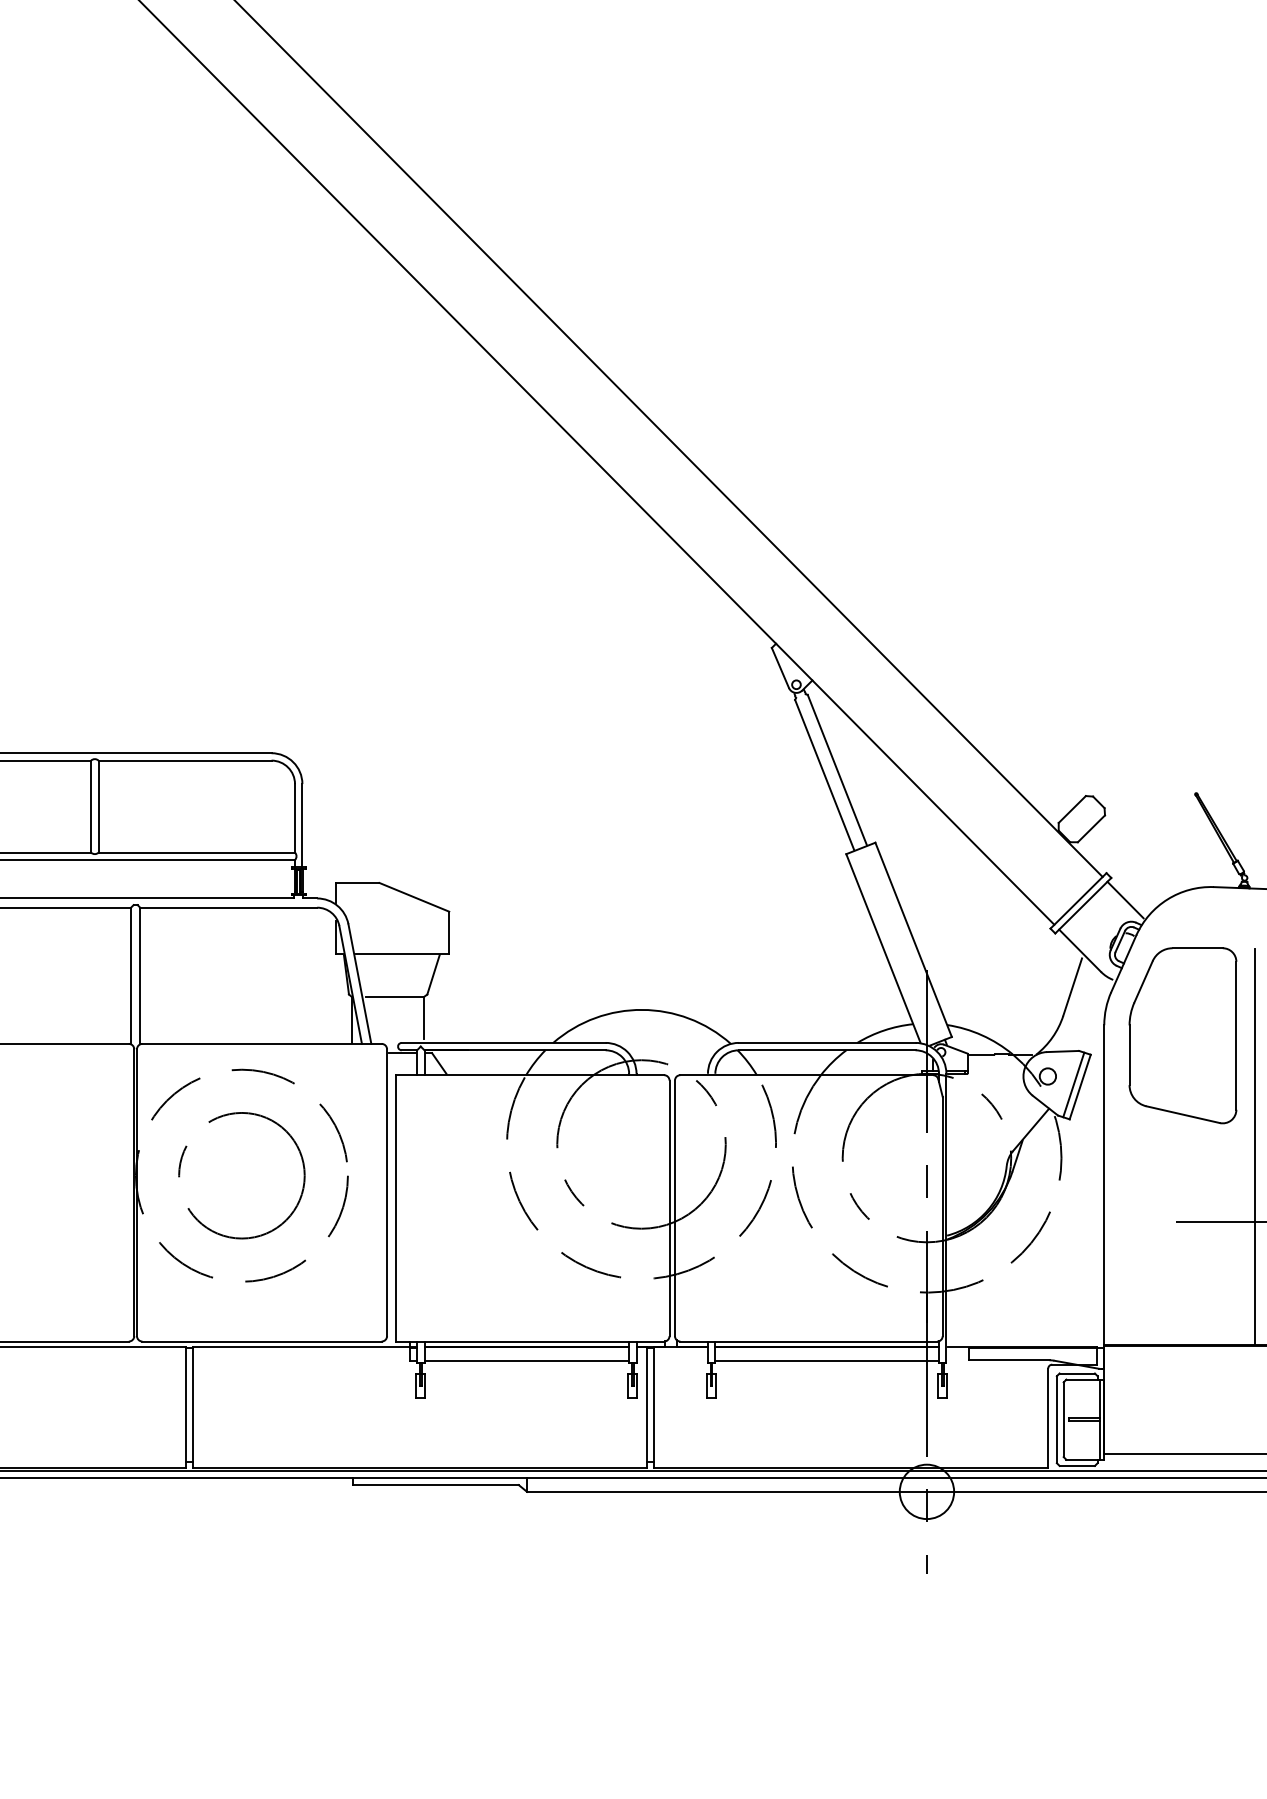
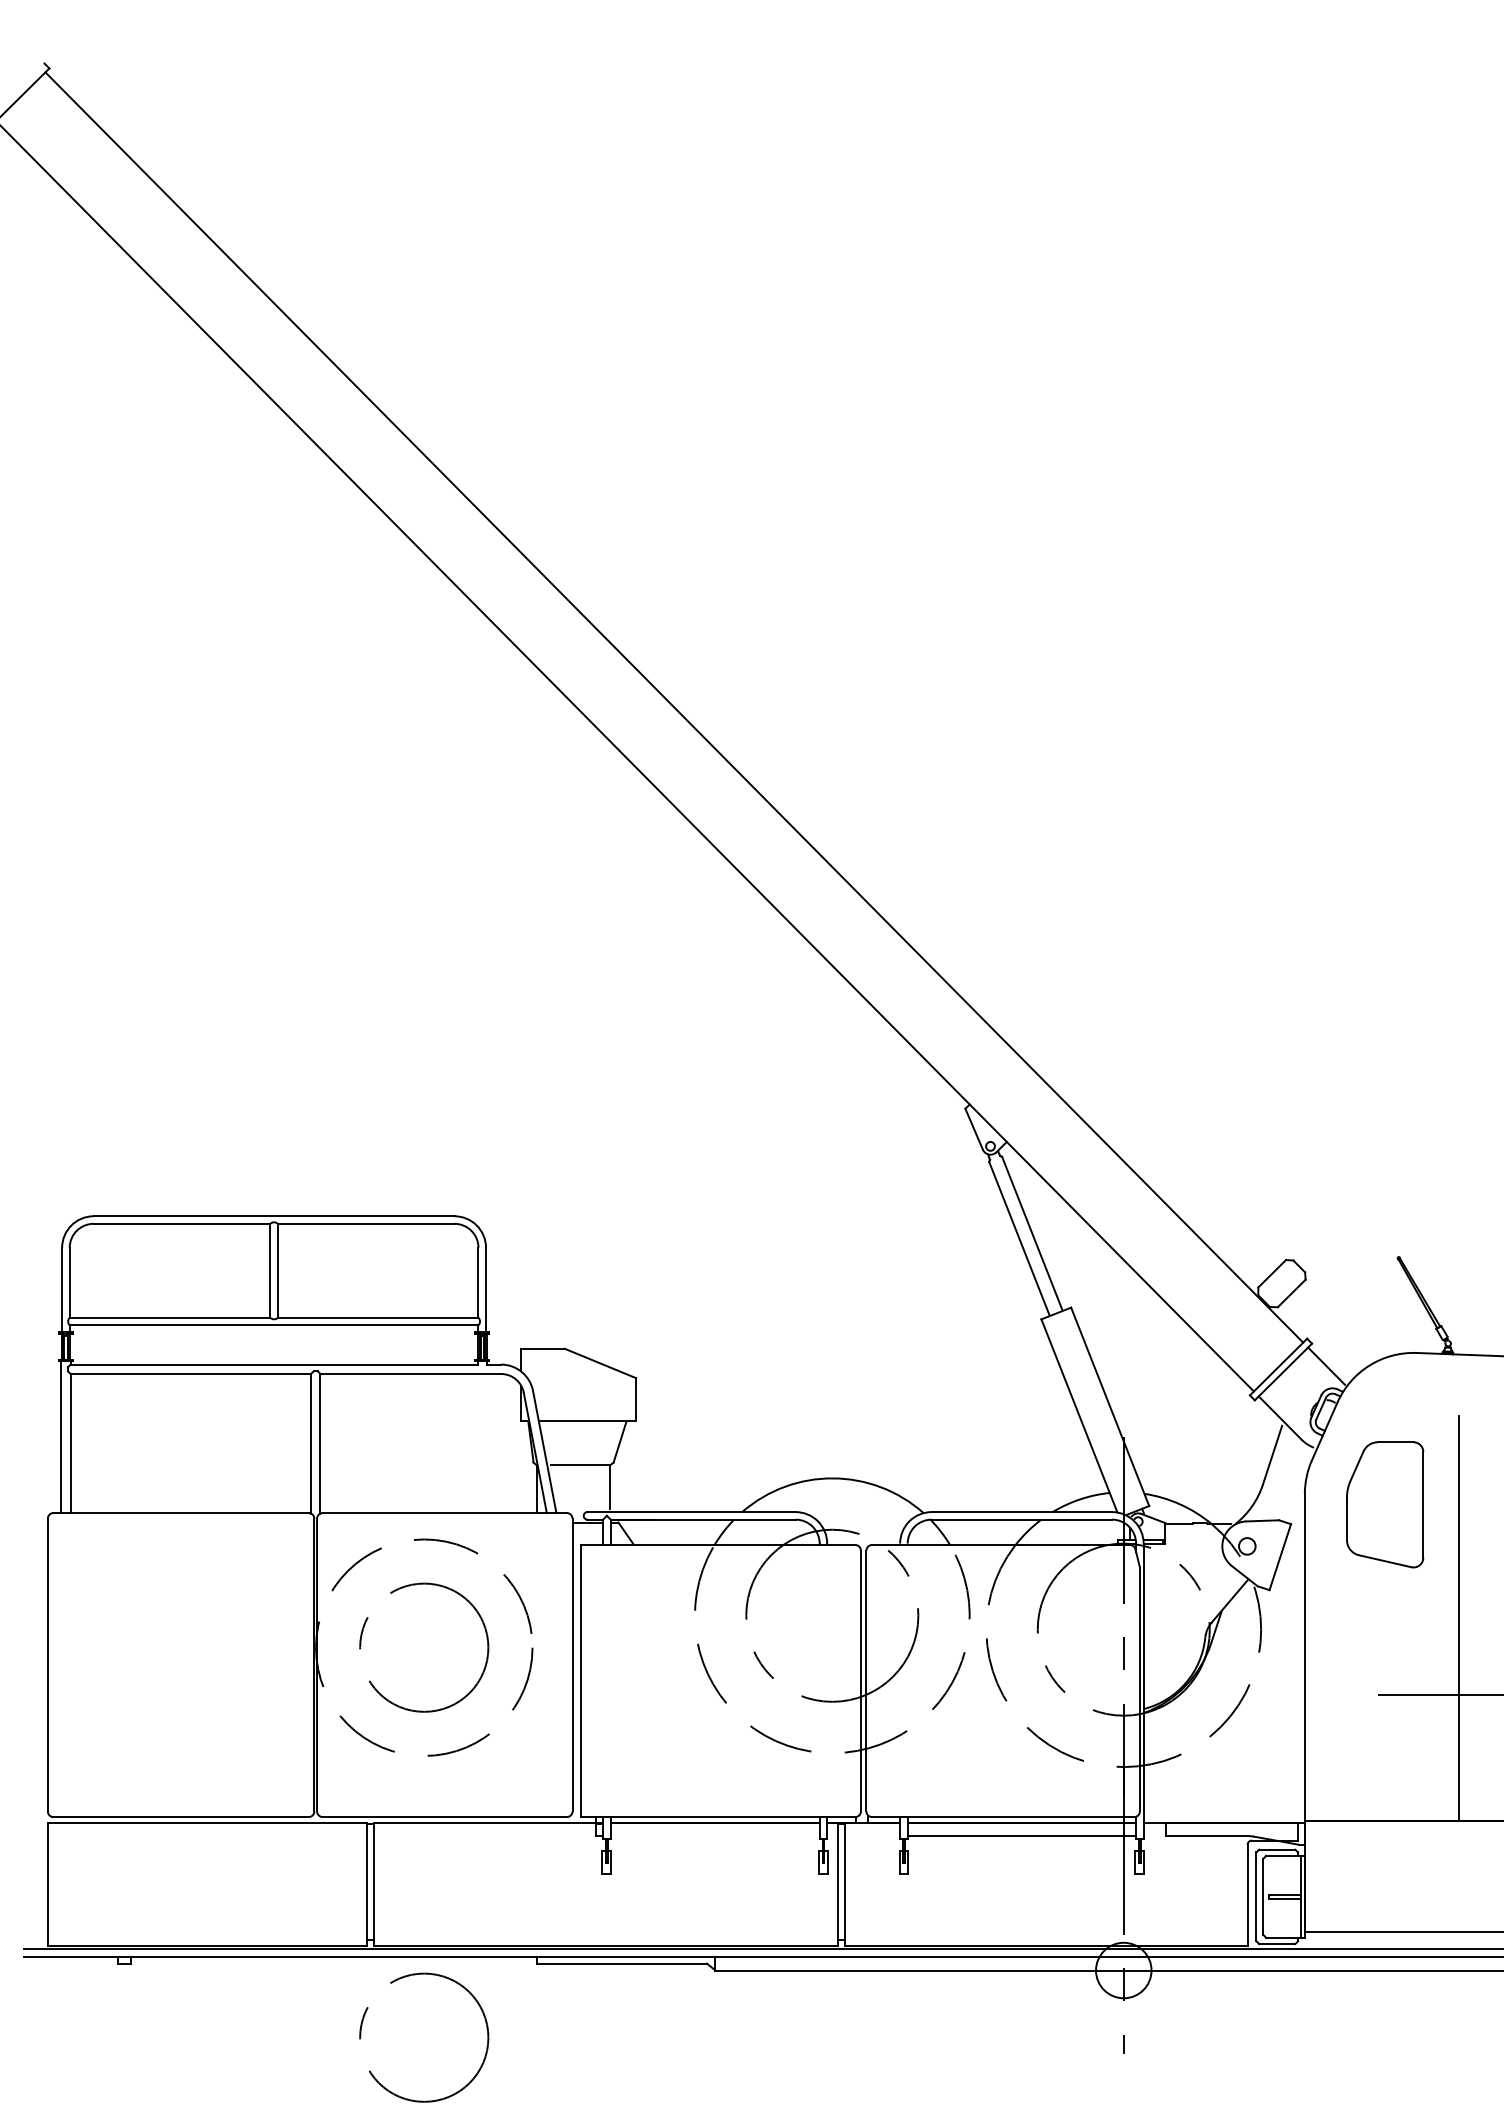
part: (1182, 1035) -> (1384, 1504), size x0.7
line: (1073, 1085) -> (1273, 1555), removed
line: (527, 1360) -> (715, 1836), removed
circle: (242, 1557) -> (424, 2037), added

